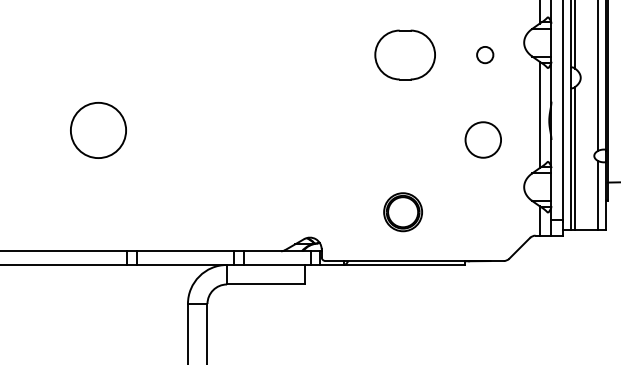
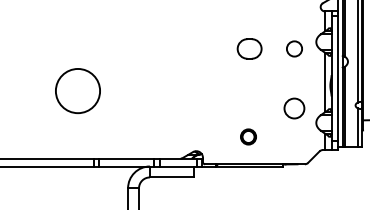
part: (404, 54) -> (249, 48), size x0.71
circle: (485, 54) -> (294, 48), size x1.67
circle: (97, 131) -> (77, 91), size x1.43
circle: (483, 139) -> (294, 108), moved
circle: (403, 211) -> (248, 136), size x0.71

